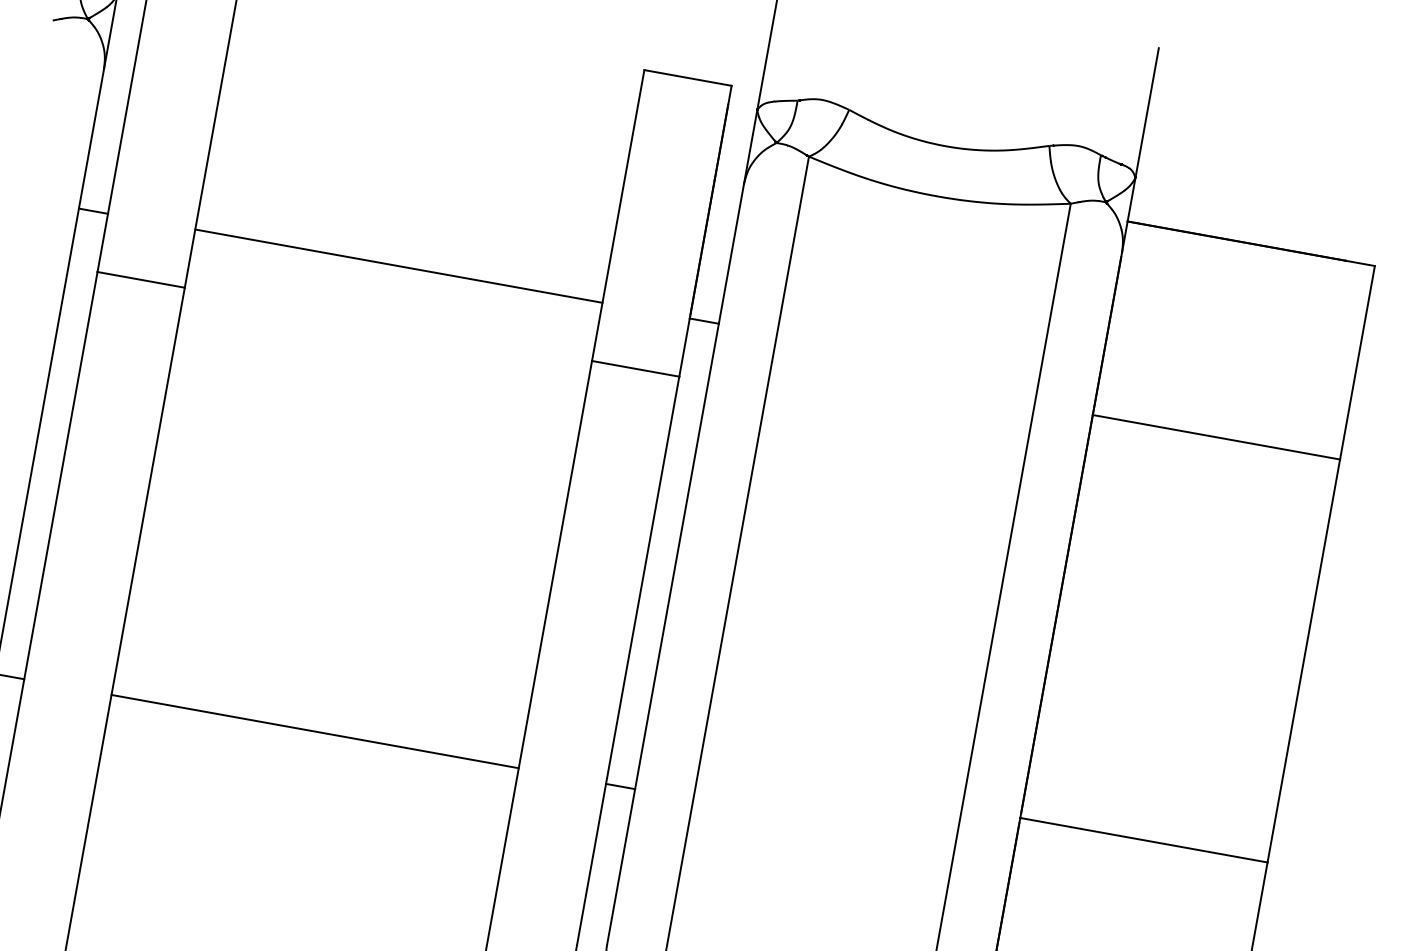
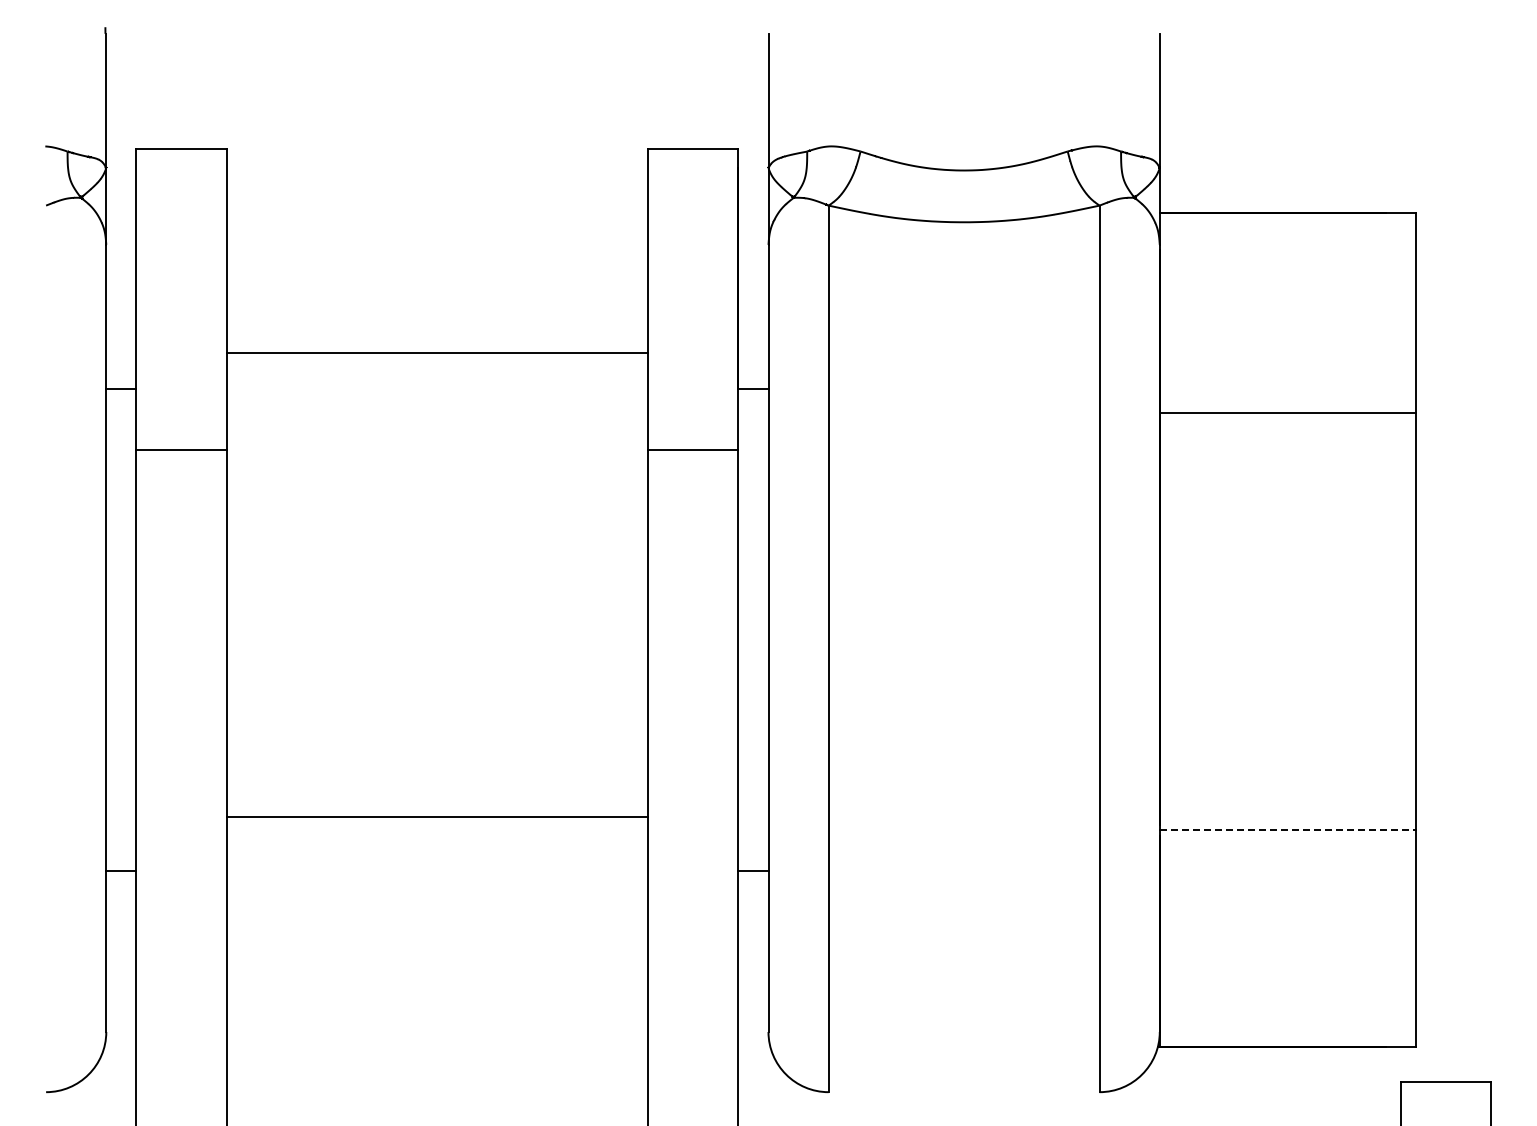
line: (398, 266) -> (437, 353), moved
line: (315, 731) -> (437, 816), moved
line: (1143, 840) -> (1287, 830), solid -> dashed

